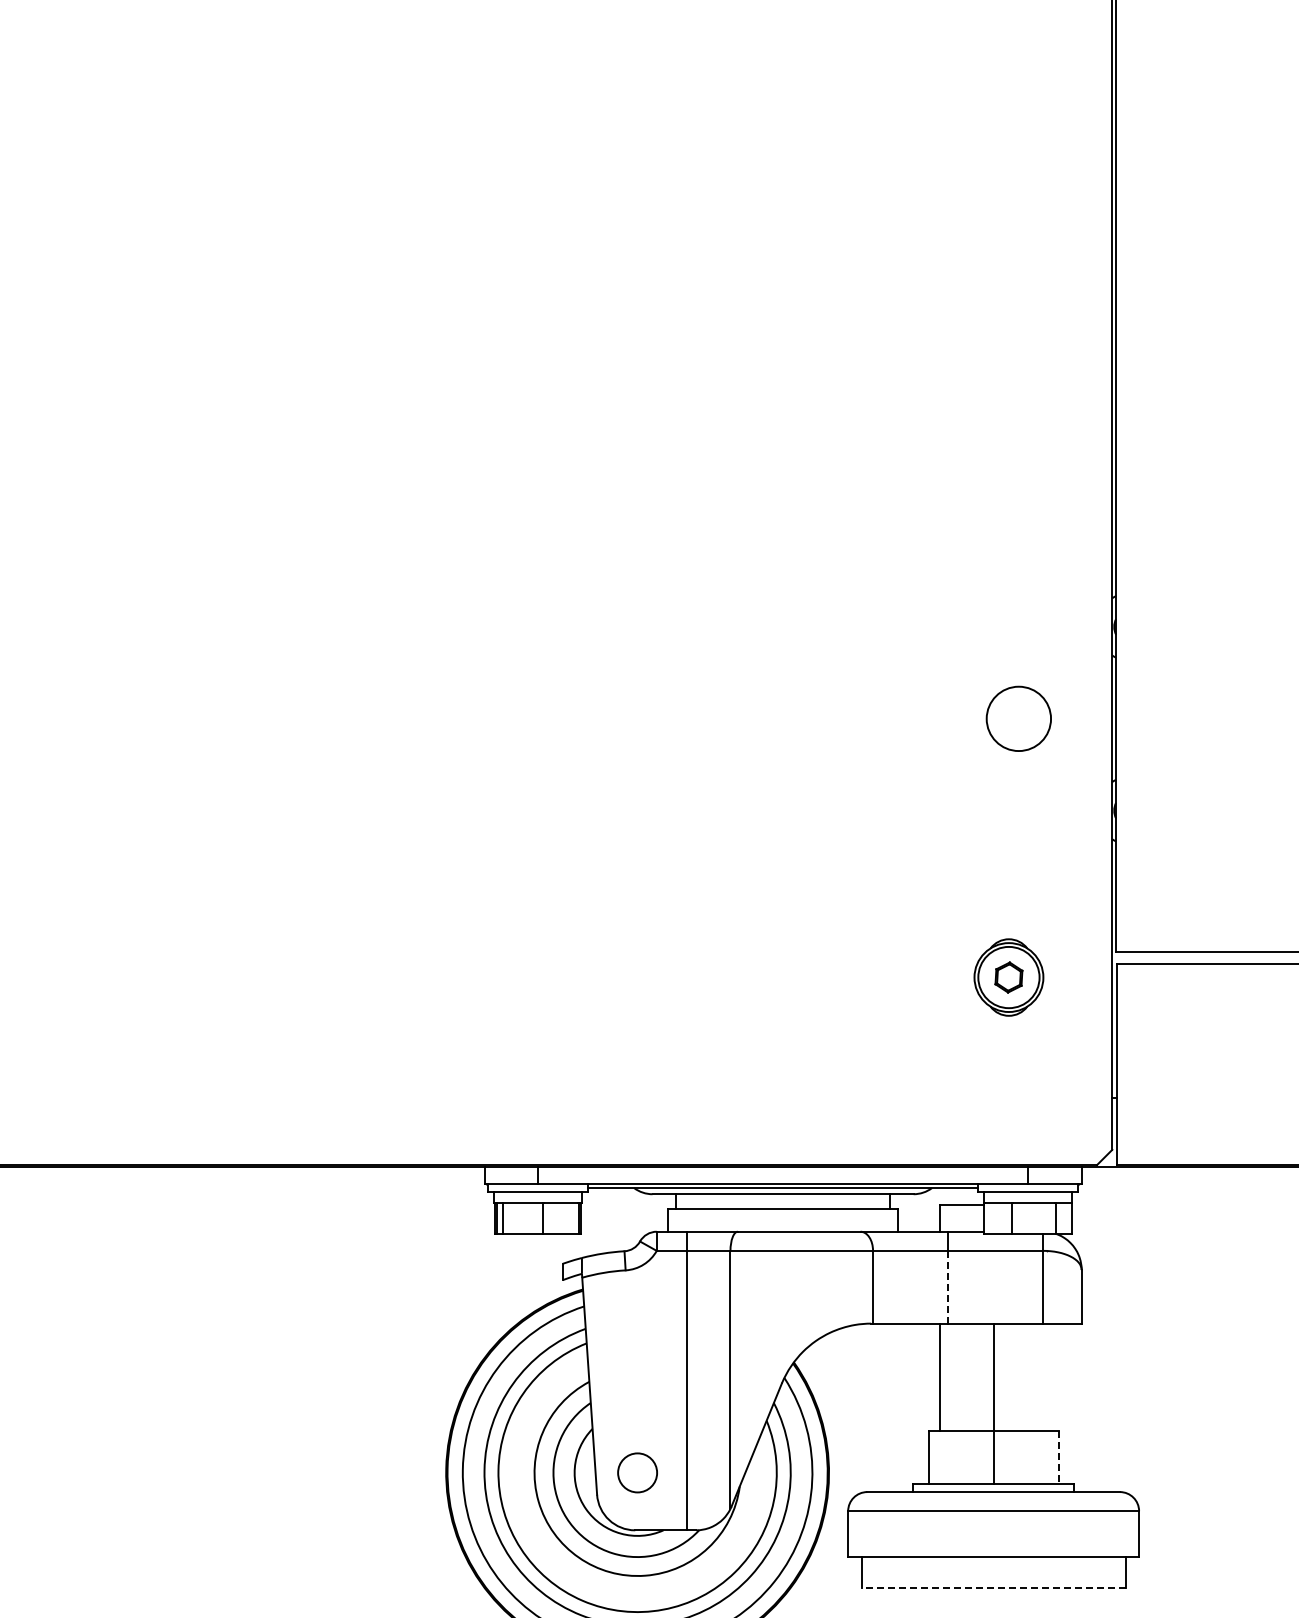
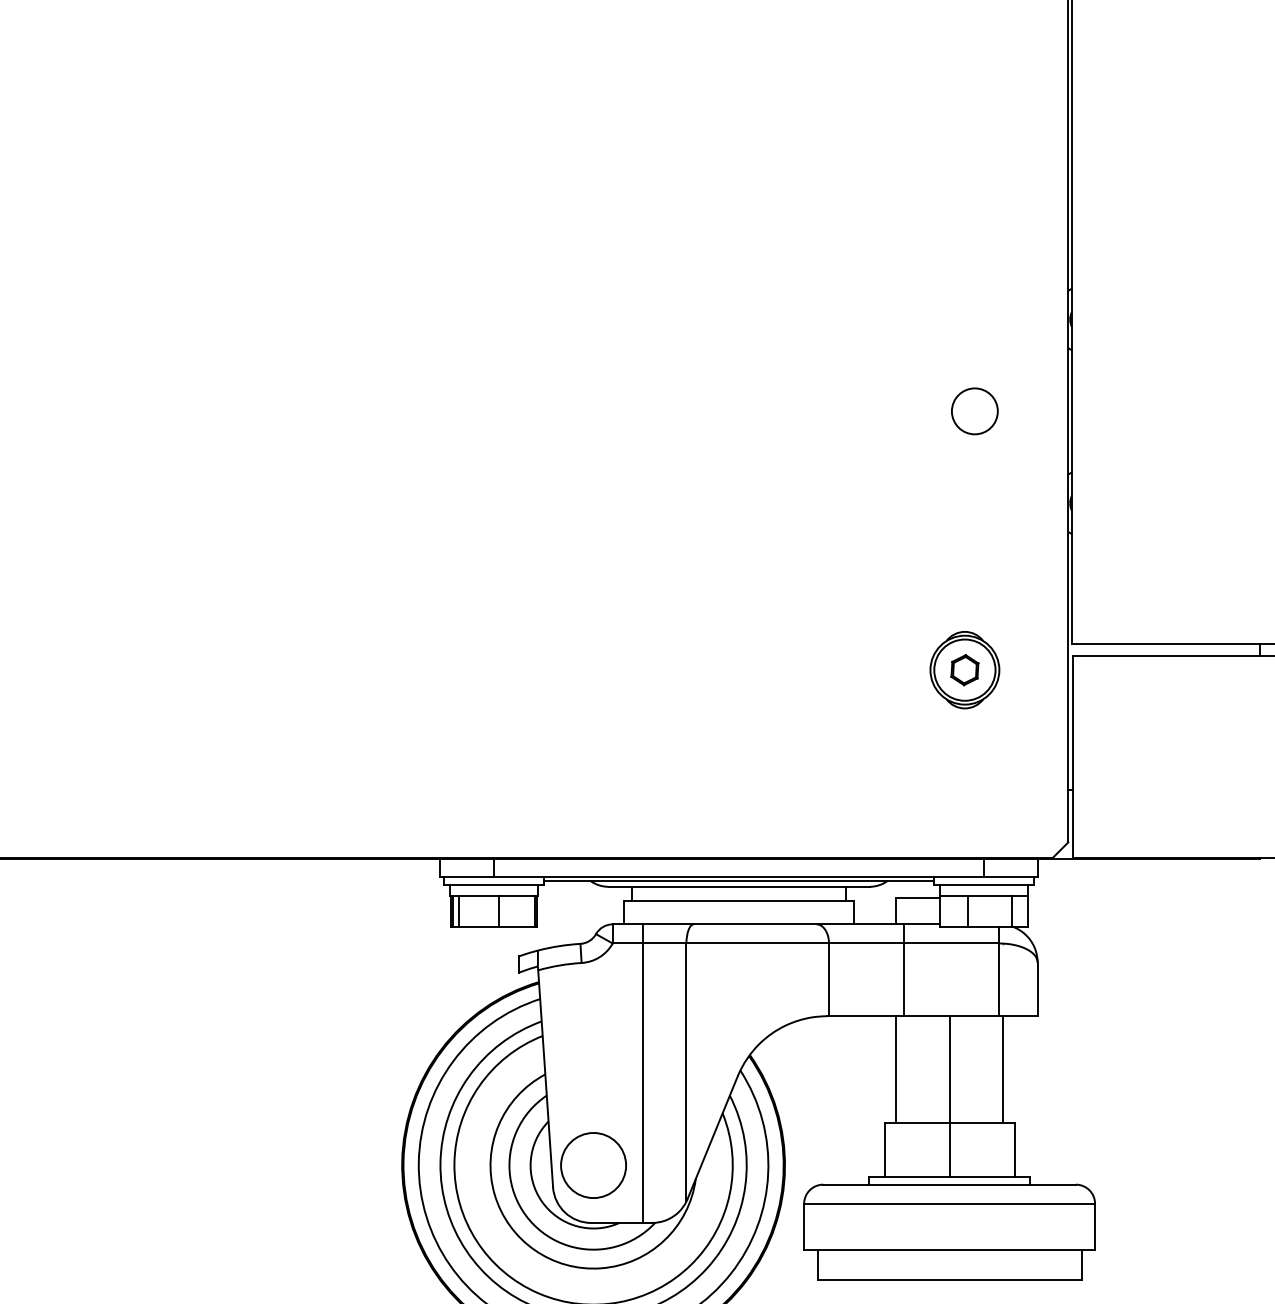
circle: (1018, 718) -> (974, 411), size x0.71
line: (948, 1286) -> (904, 979), dashed -> solid
line: (1047, 1376) -> (1003, 1069), added
line: (1058, 1457) -> (1014, 1150), dashed -> solid
circle: (637, 1472) -> (593, 1165), size x1.67
line: (993, 1587) -> (949, 1280), dashed -> solid

